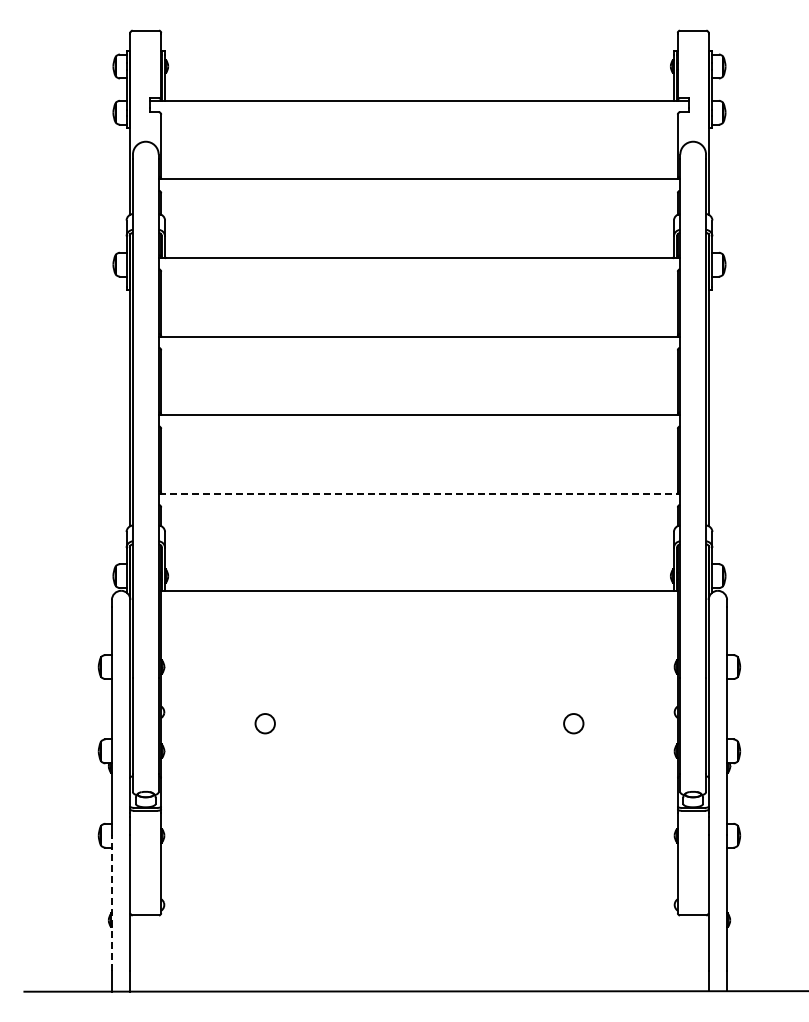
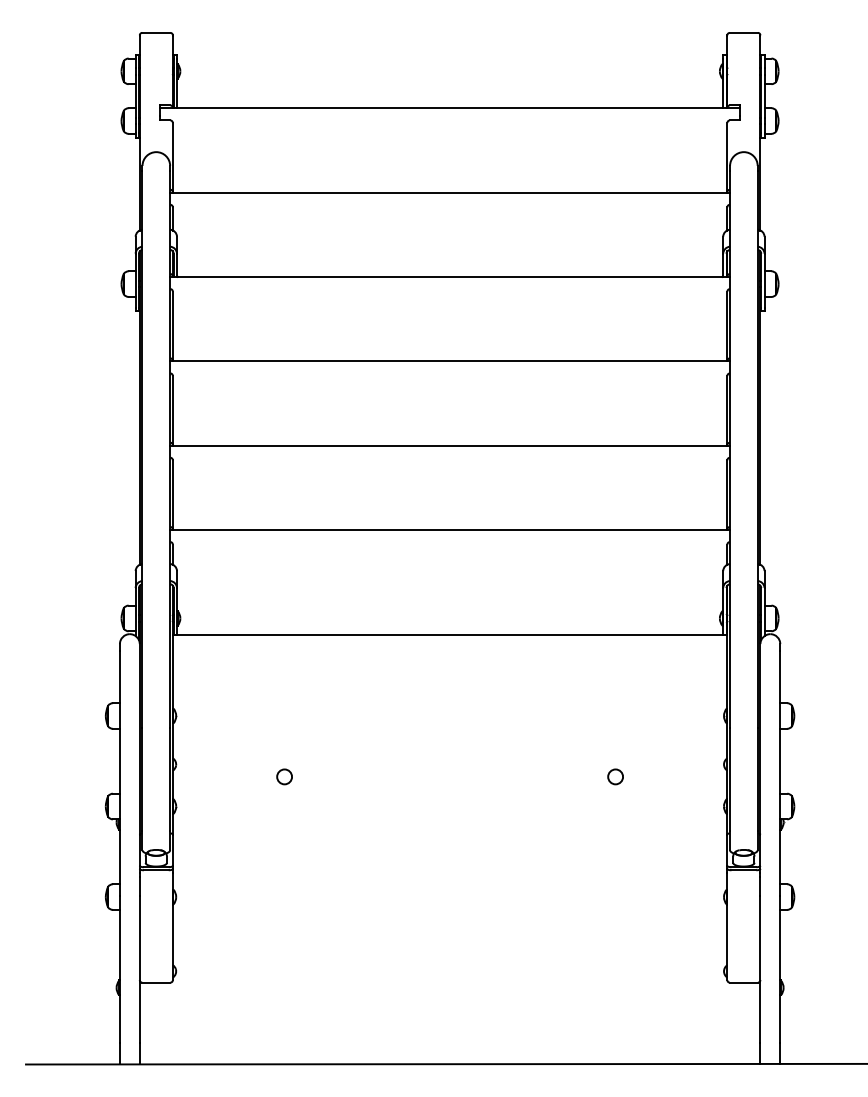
line: (419, 493) -> (450, 529), dashed -> solid
circle: (265, 723) -> (284, 776), size x0.71
circle: (573, 723) -> (615, 776), size x0.71
line: (111, 902) -> (119, 968), dashed -> solid

